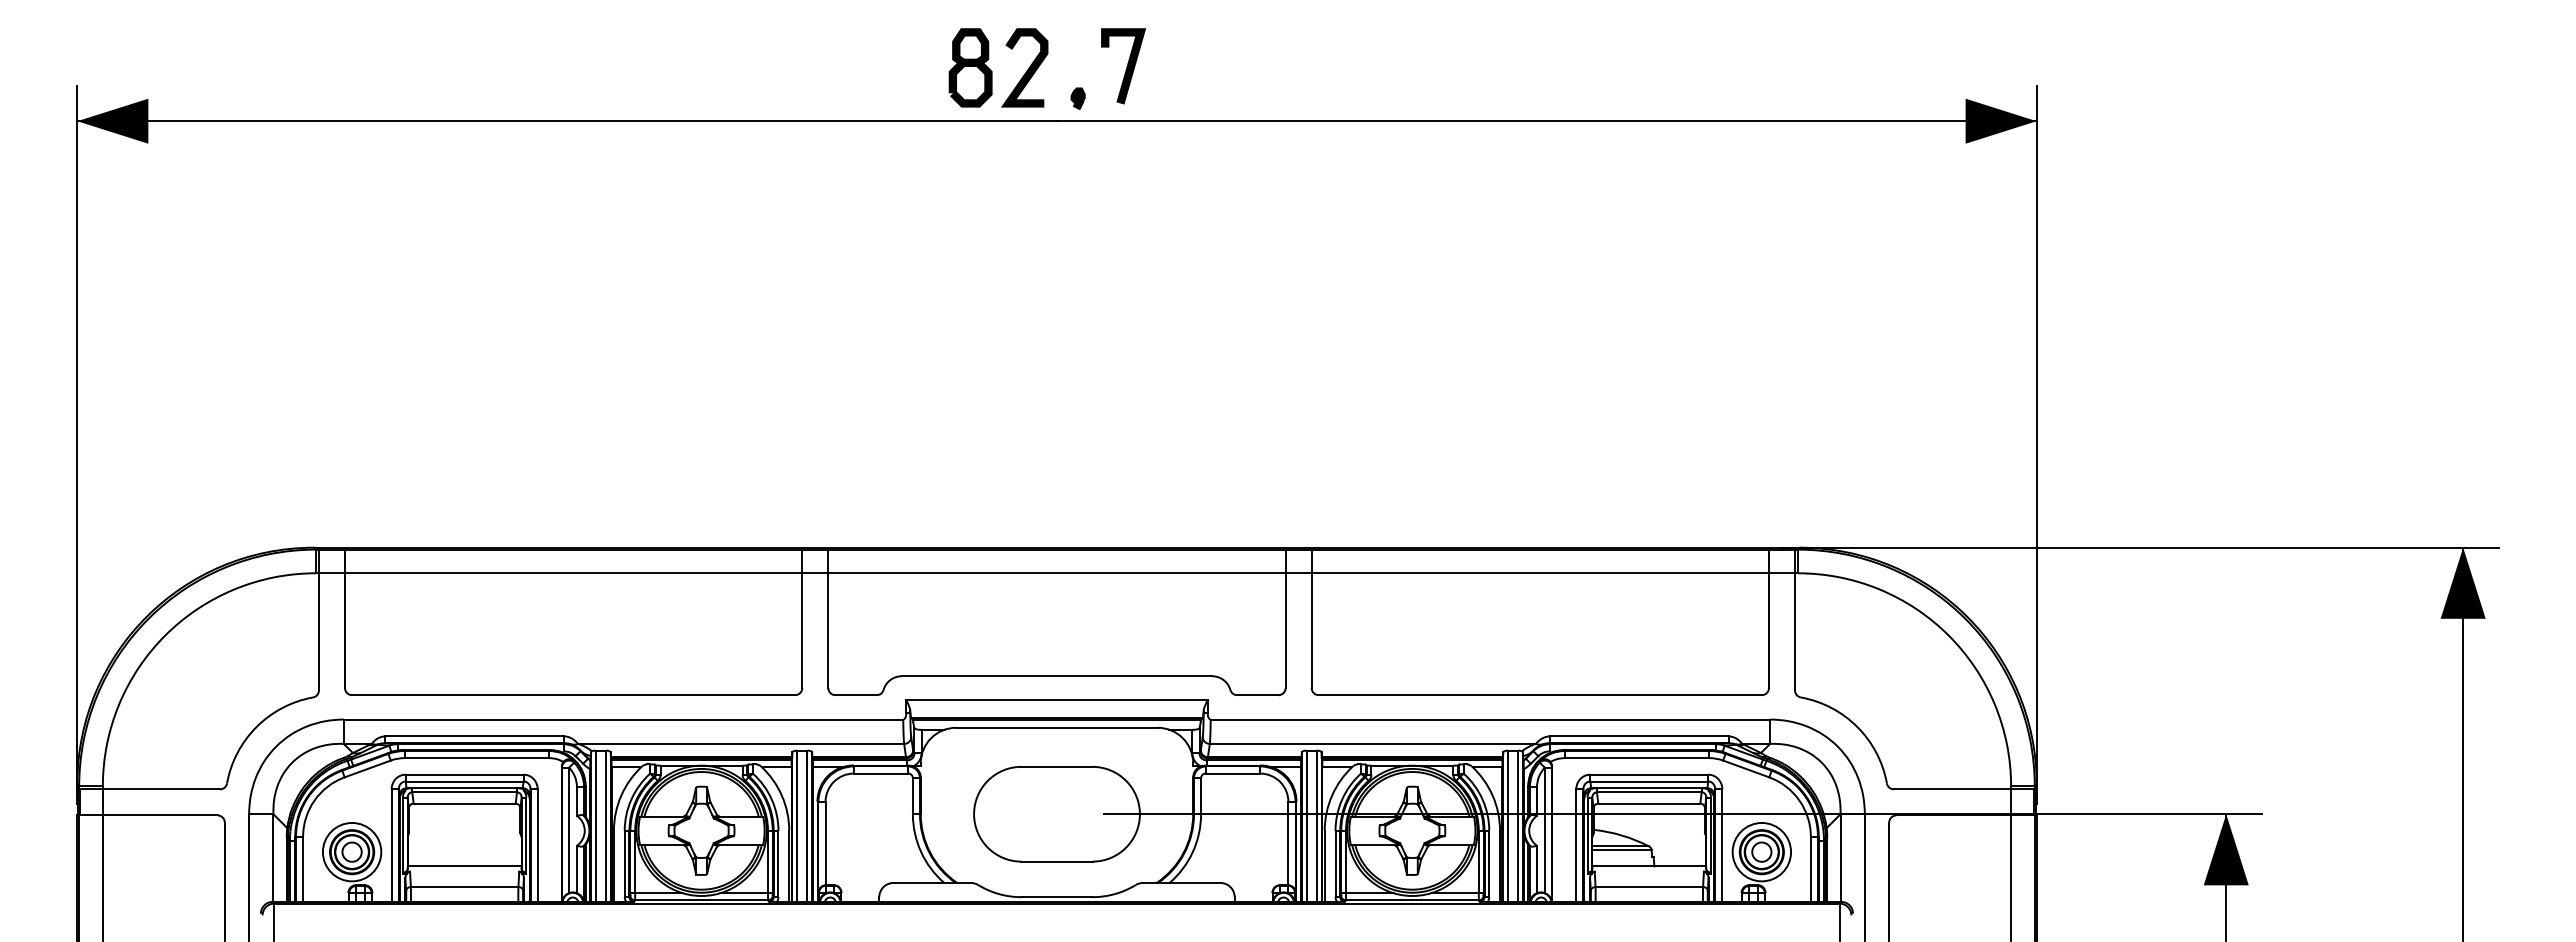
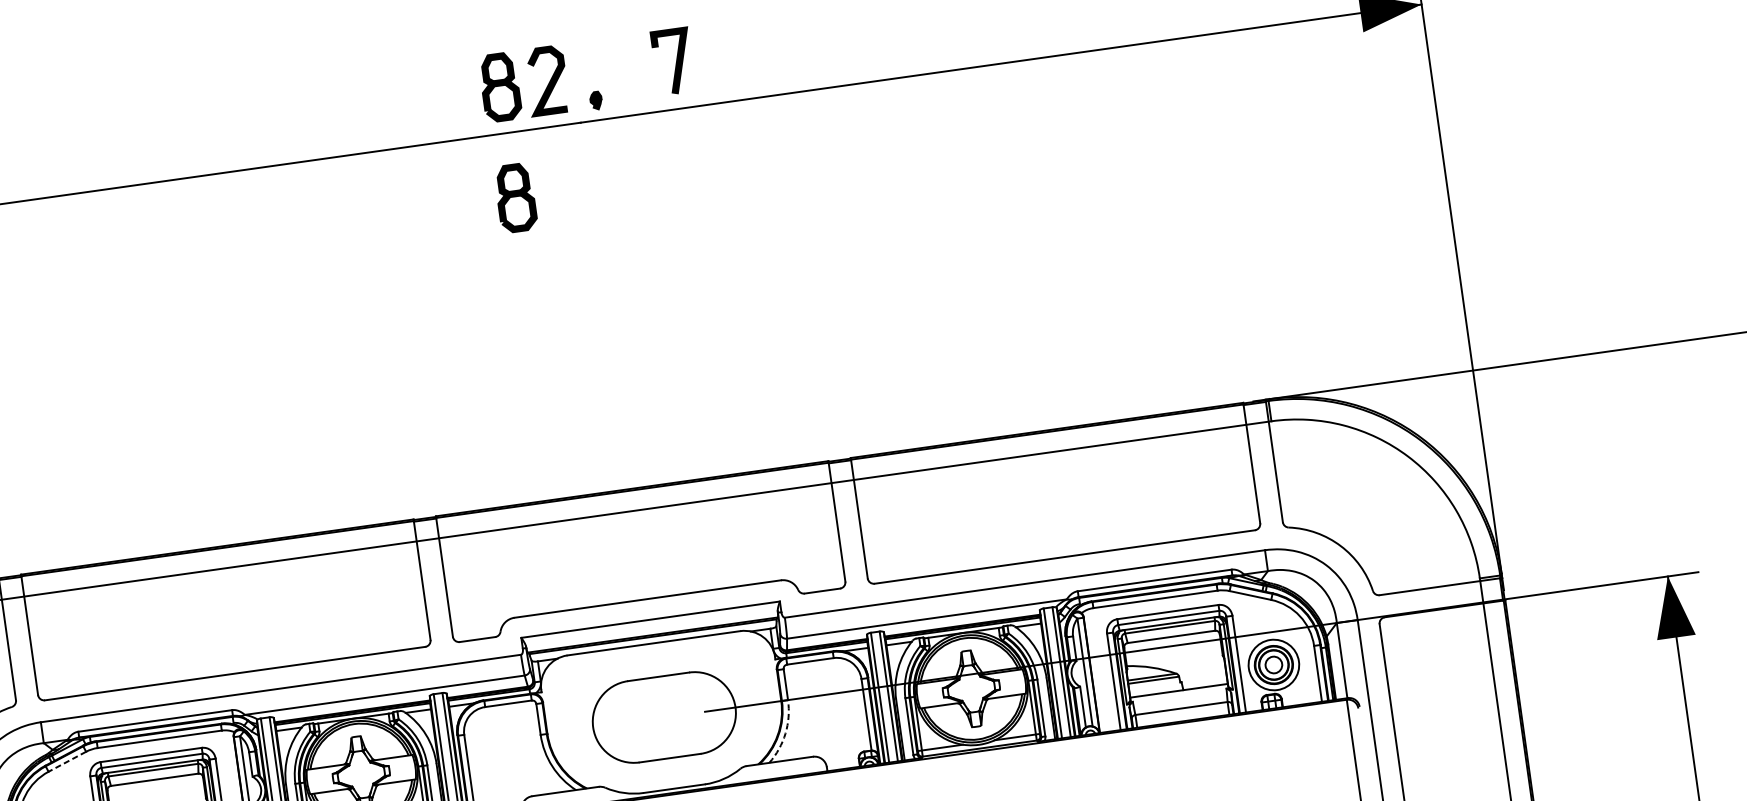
line: (1126, 66) -> (675, 61), moved
part: (970, 196) -> (515, 197), added
line: (367, 768) -> (67, 761), solid -> dashed
arc: (1192, 852) -> (785, 733), solid -> dashed

